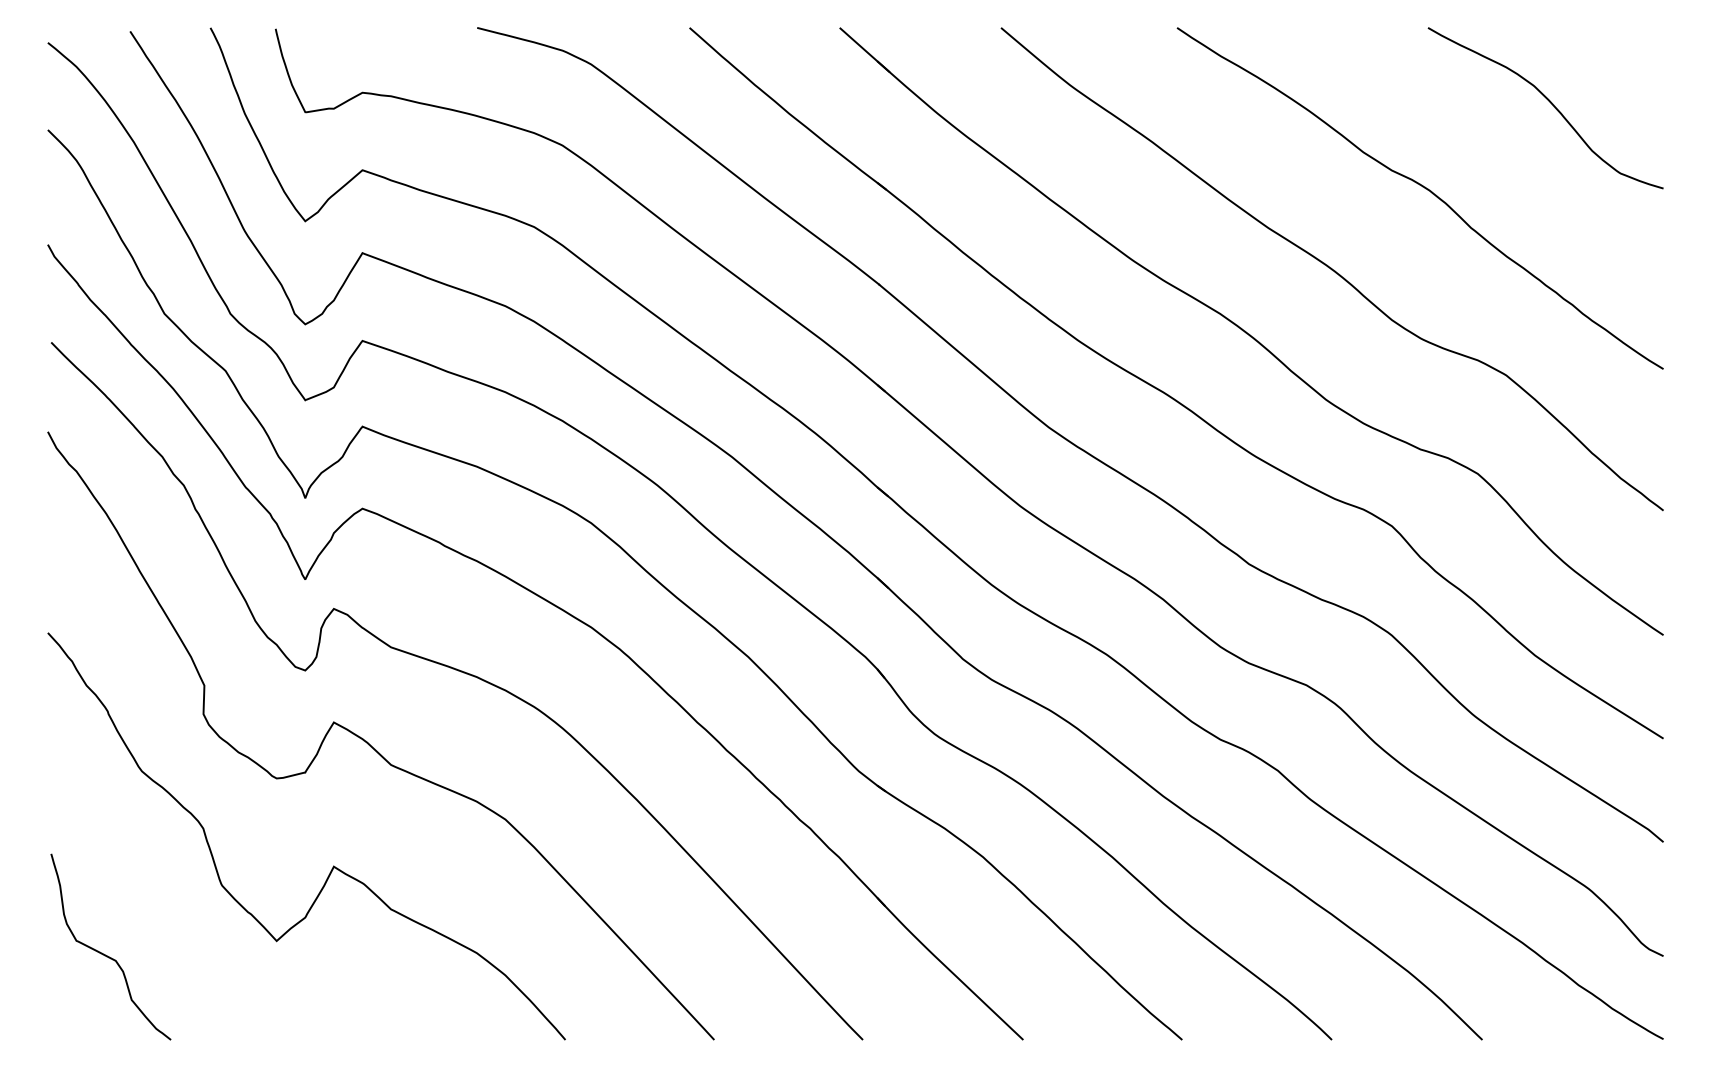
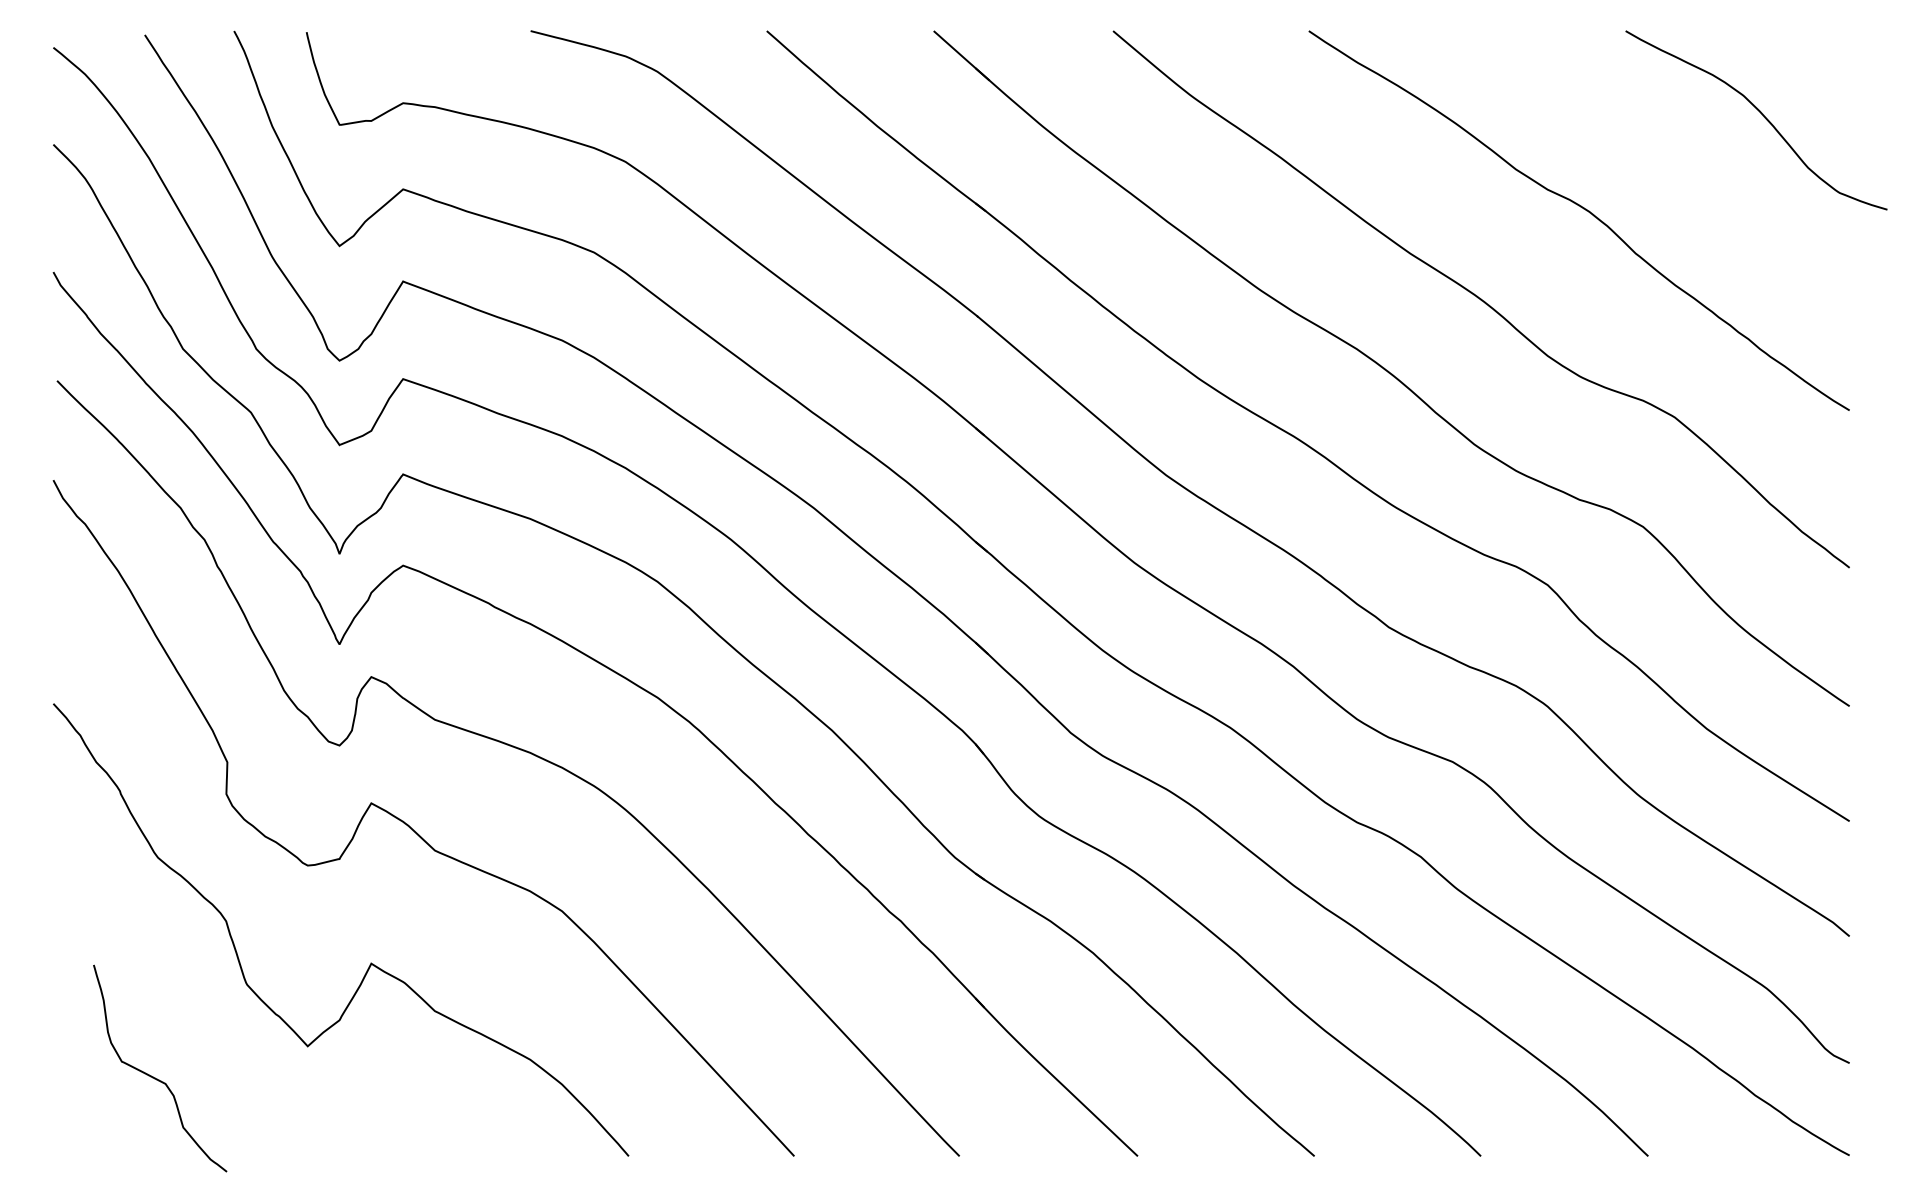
curve: (1550, 103) -> (1761, 115), moved
curve: (105, 954) -> (154, 1076), moved

